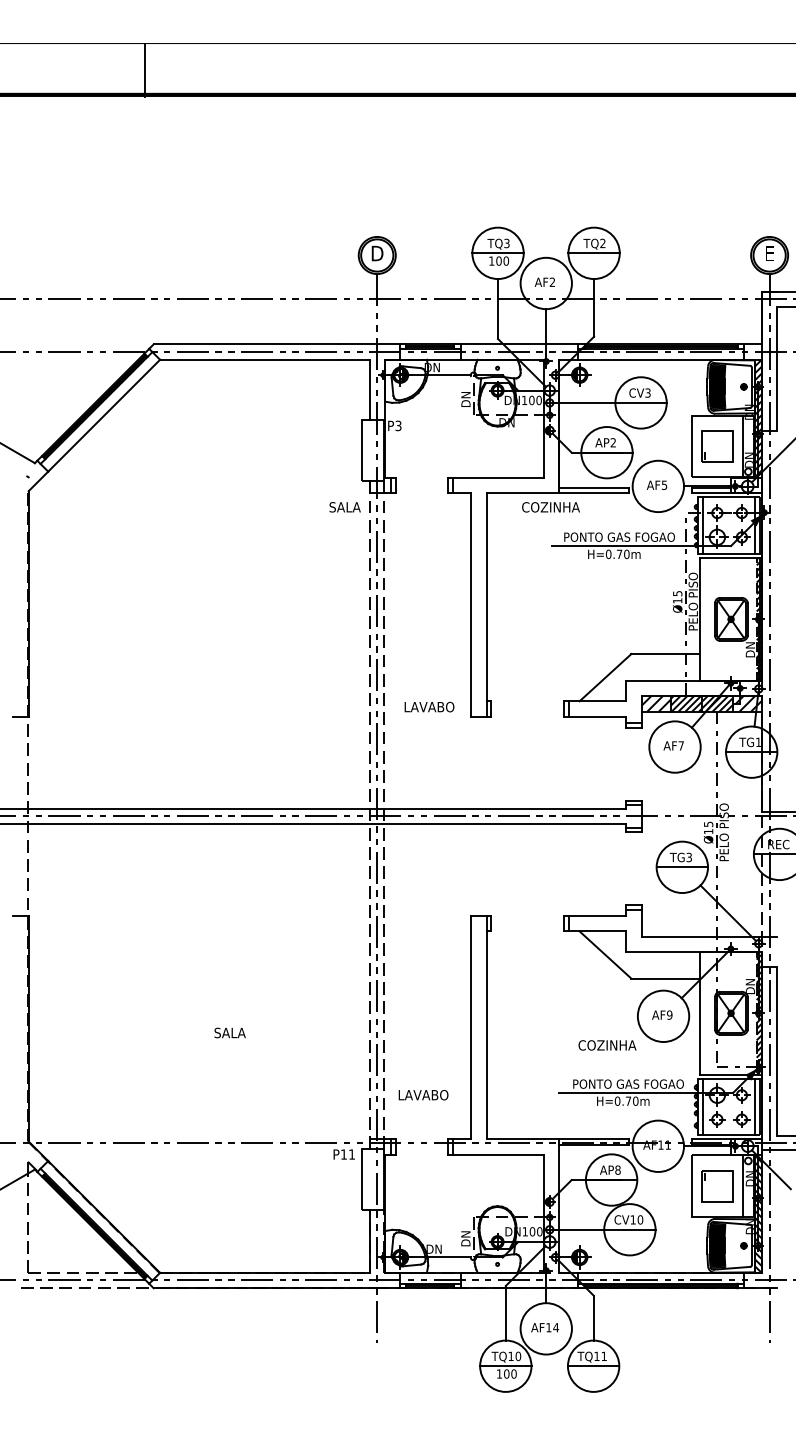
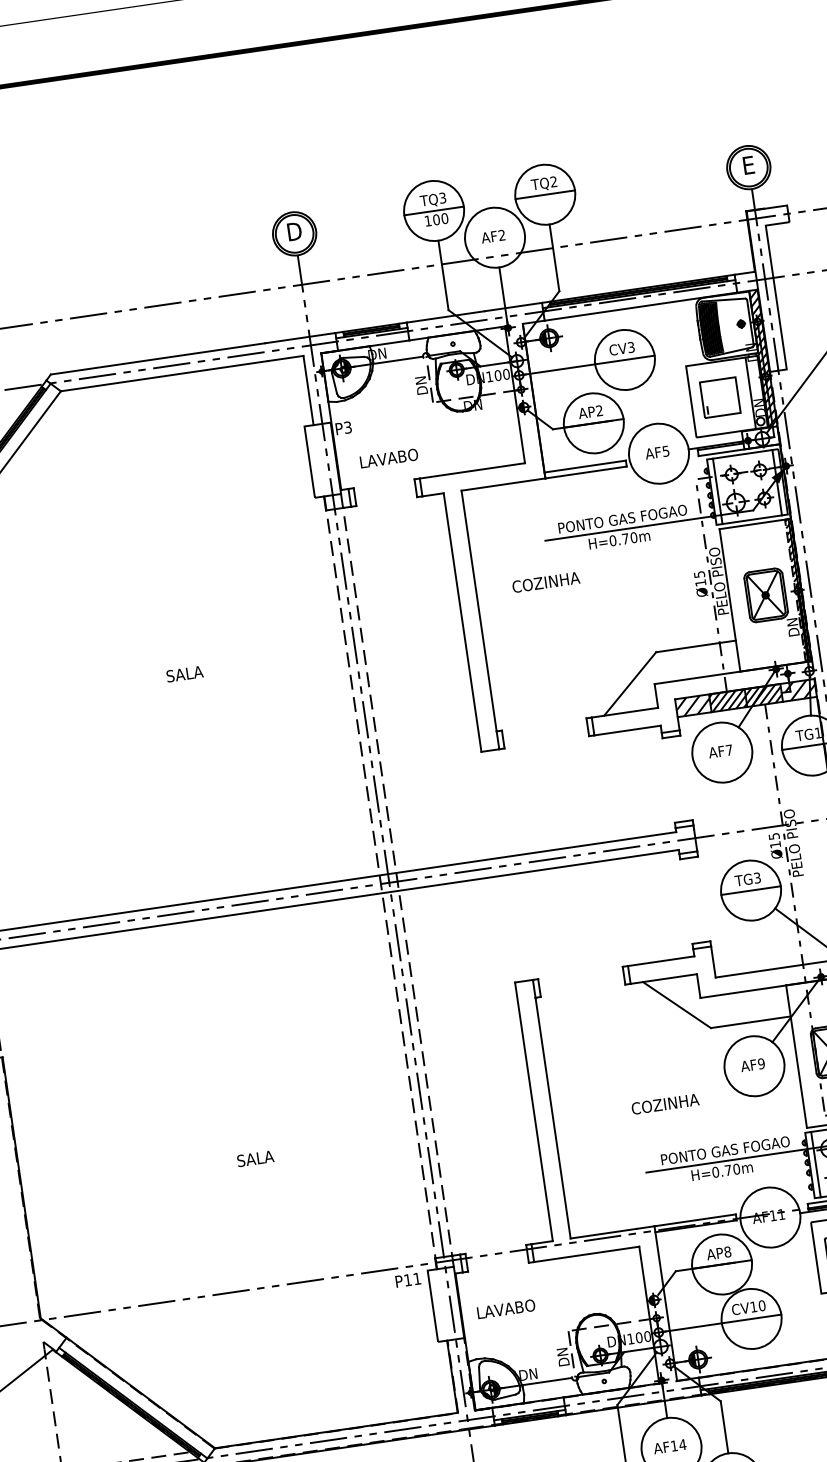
text: (344, 507) -> (184, 674), moved
text: (550, 507) -> (545, 582), moved
text: (429, 706) -> (389, 457), moved
text: (607, 1045) -> (665, 1104), moved
text: (423, 1095) -> (506, 1309), moved

